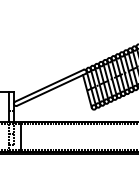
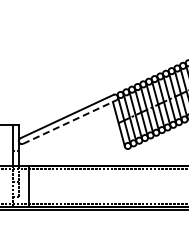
line: (51, 89) -> (70, 121), solid -> dashed

